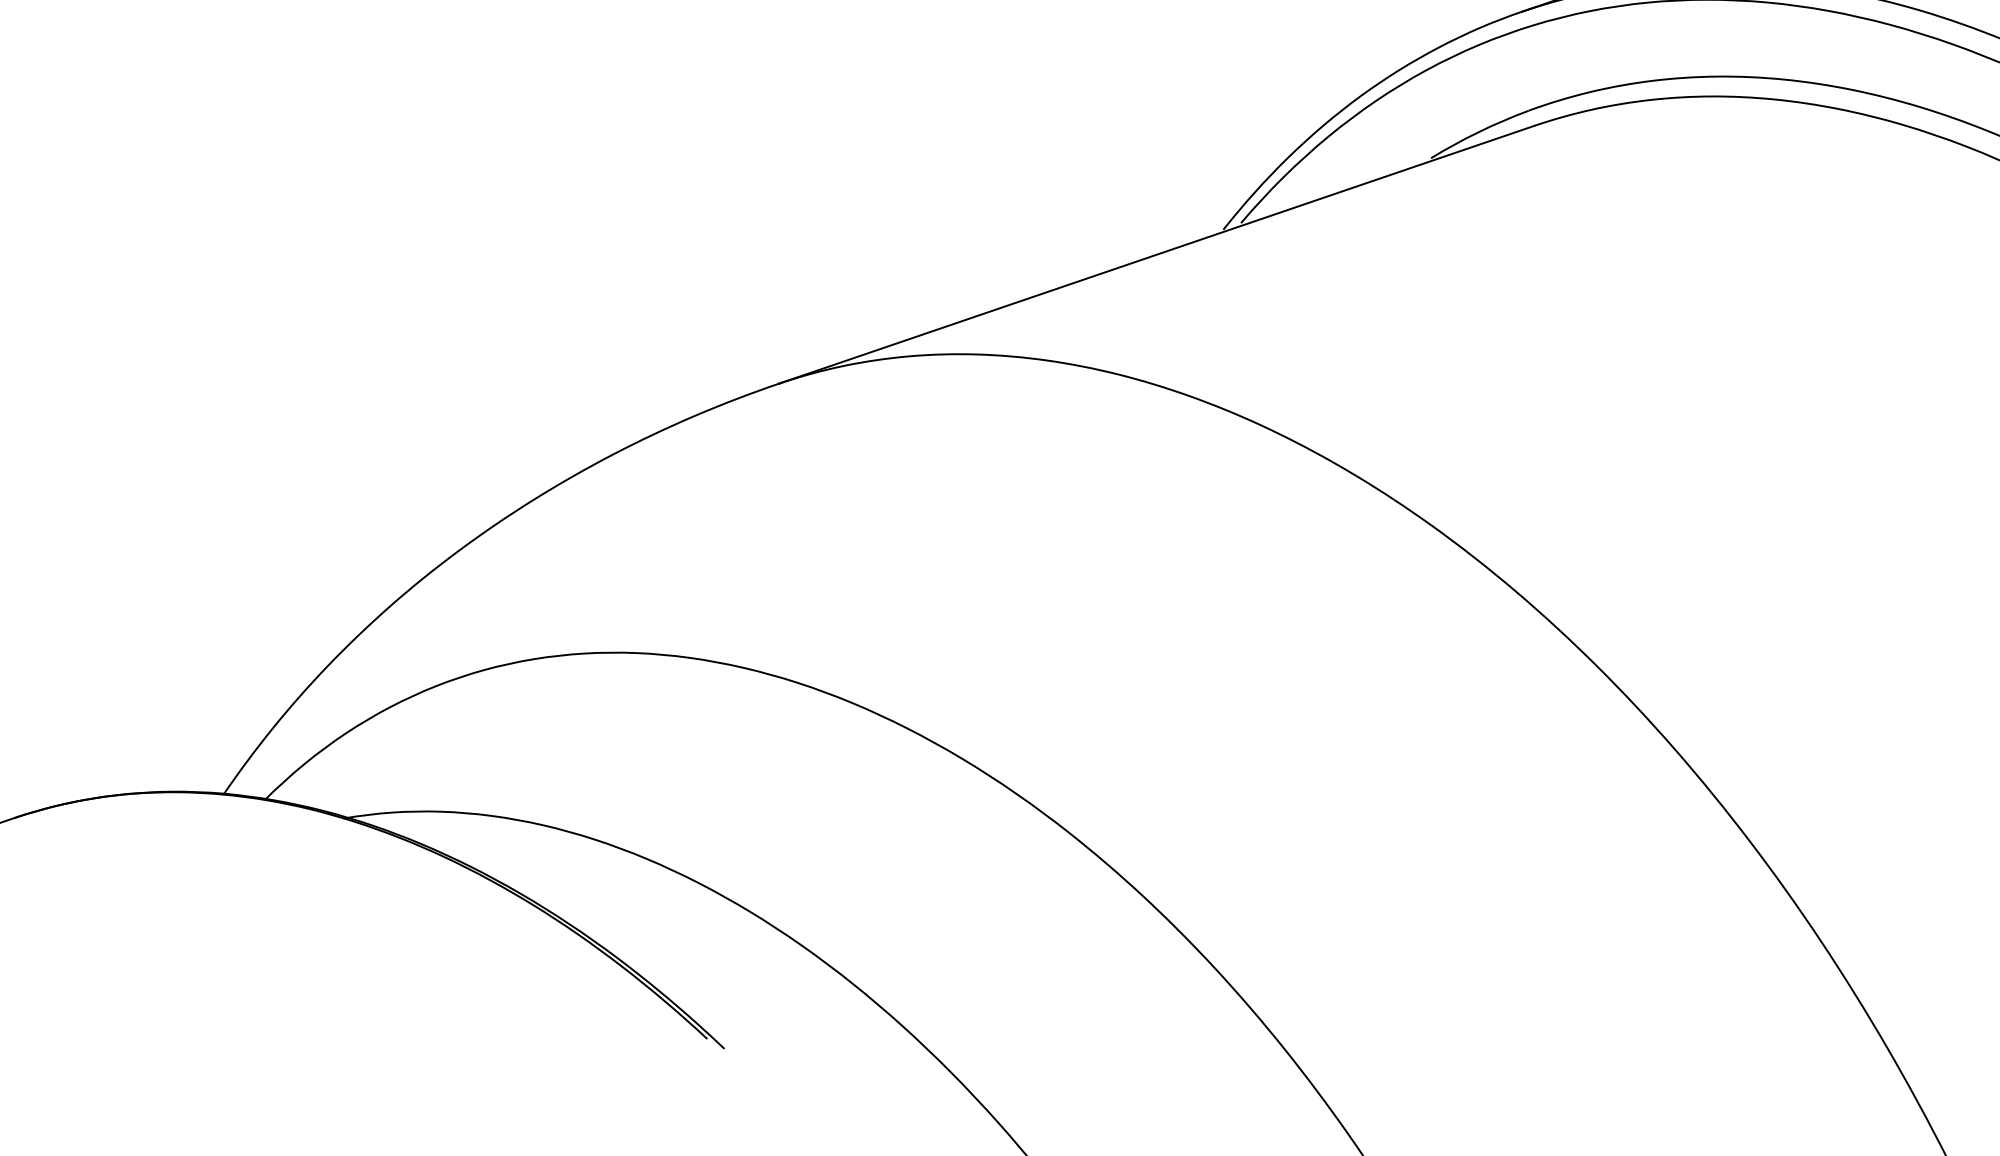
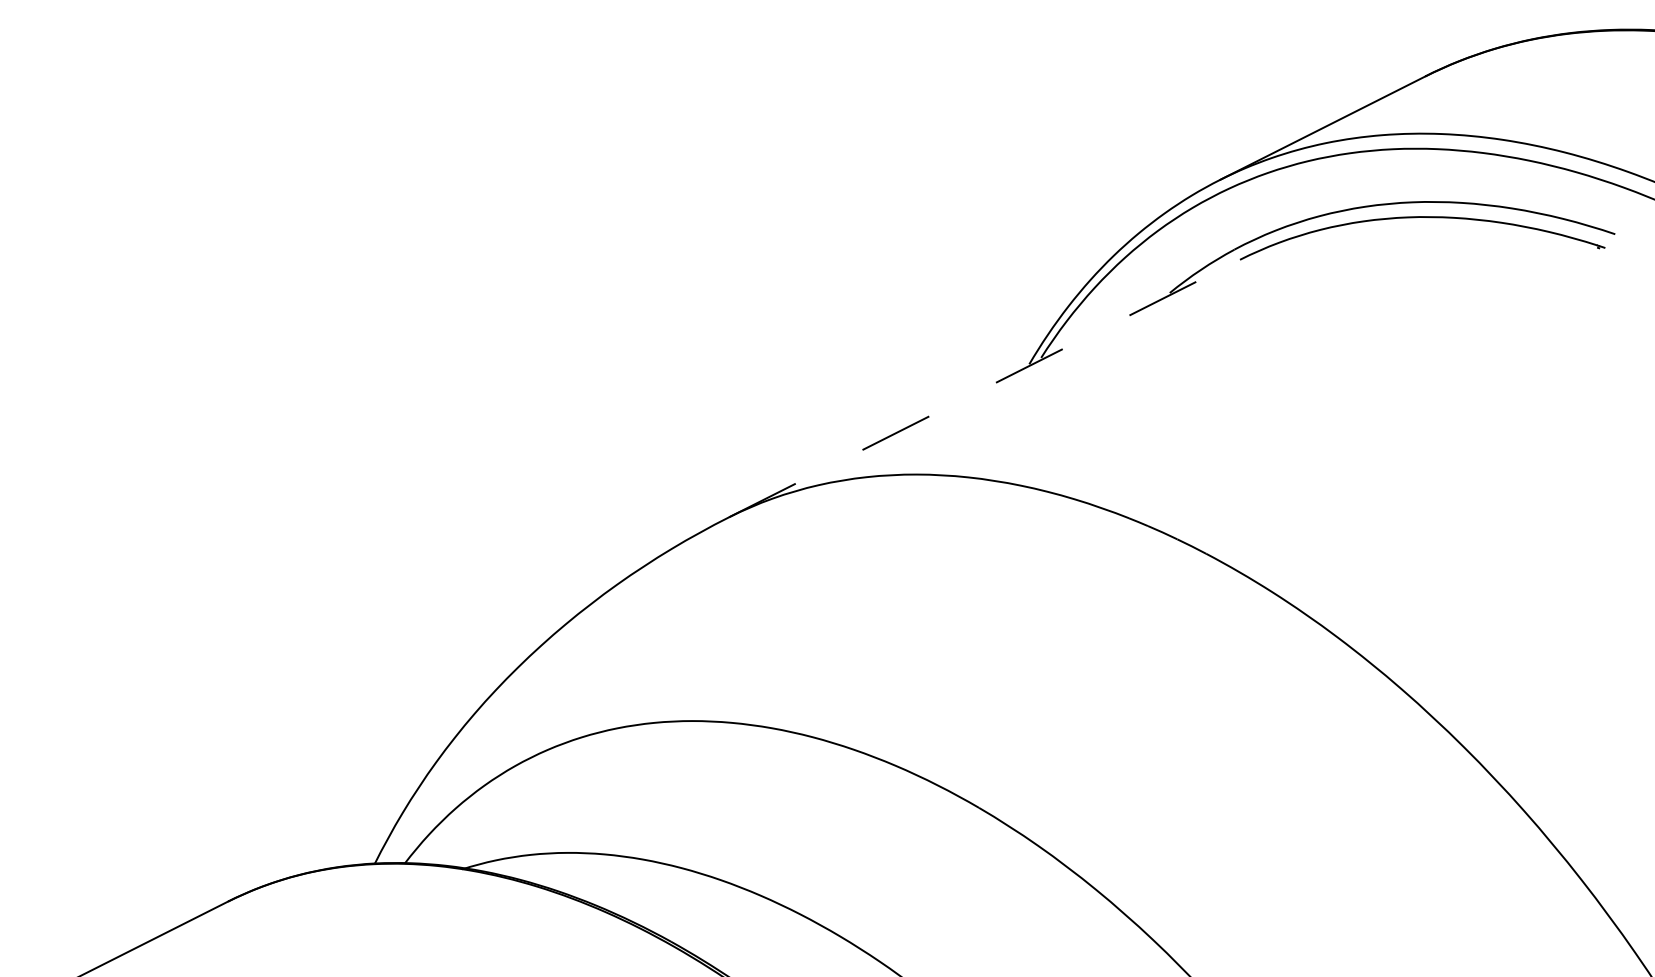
line: (1156, 254) -> (984, 388), solid -> dashed

